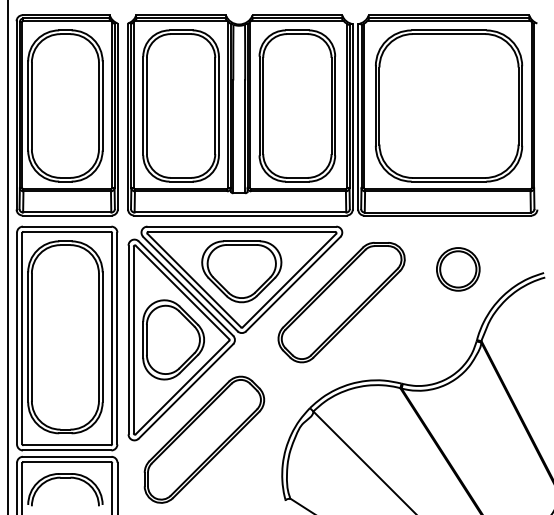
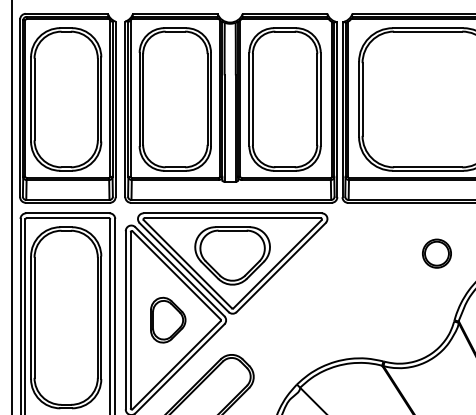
part: (458, 269) -> (437, 253), size x0.7
part: (341, 302) -> (326, 284), removed
part: (173, 339) -> (168, 319), size x0.6

